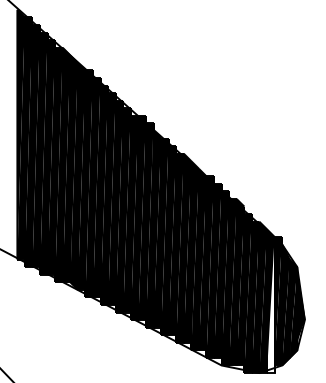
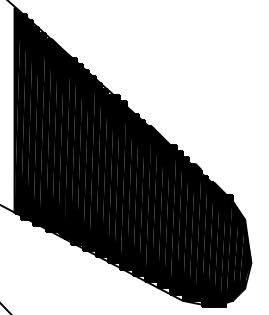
fill: (270, 304) -> (223, 250), added

